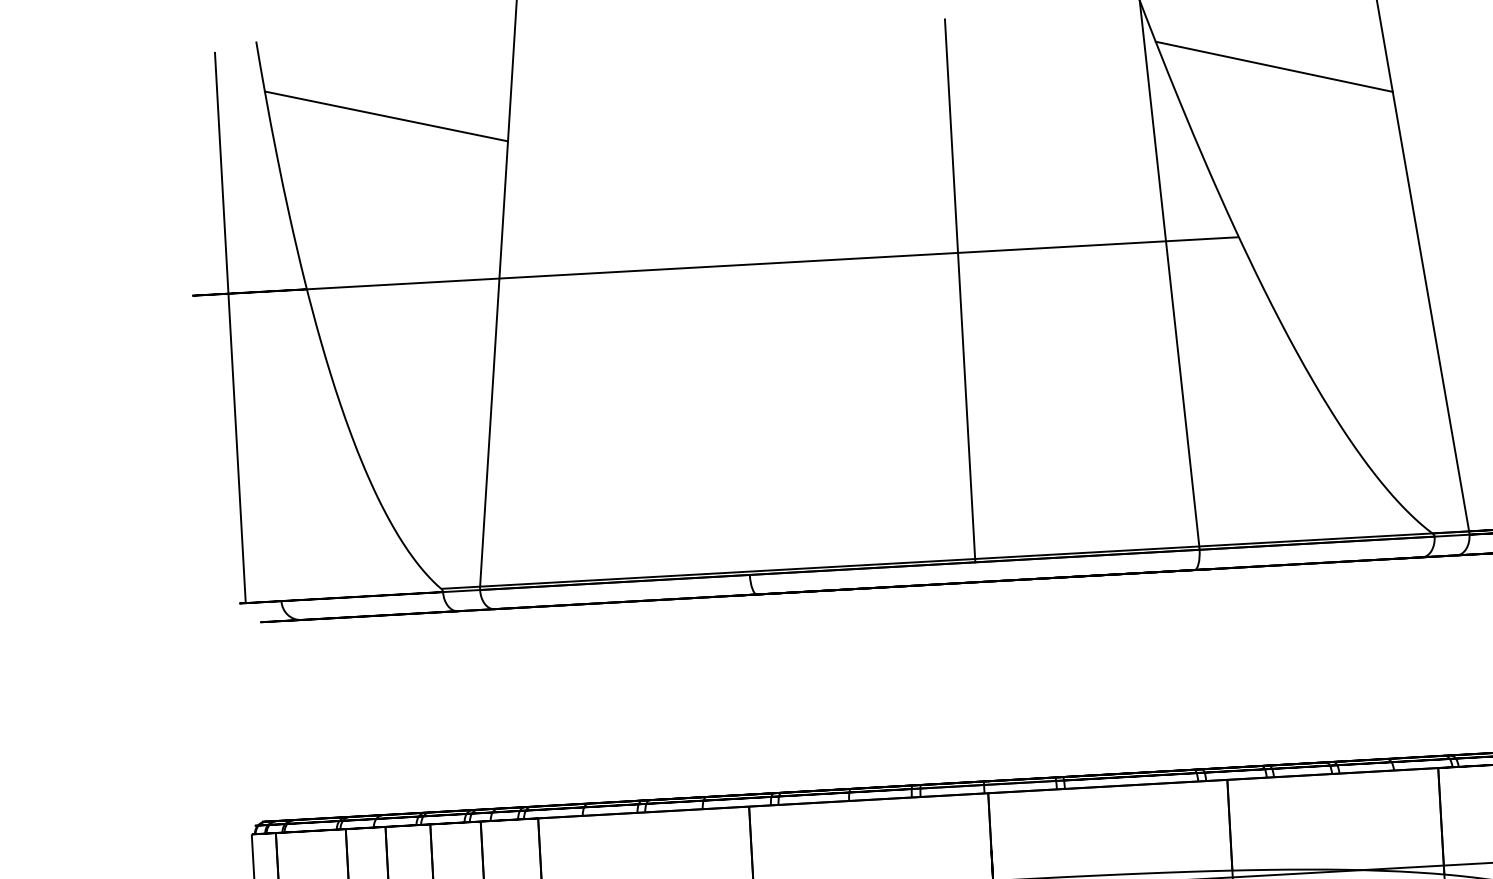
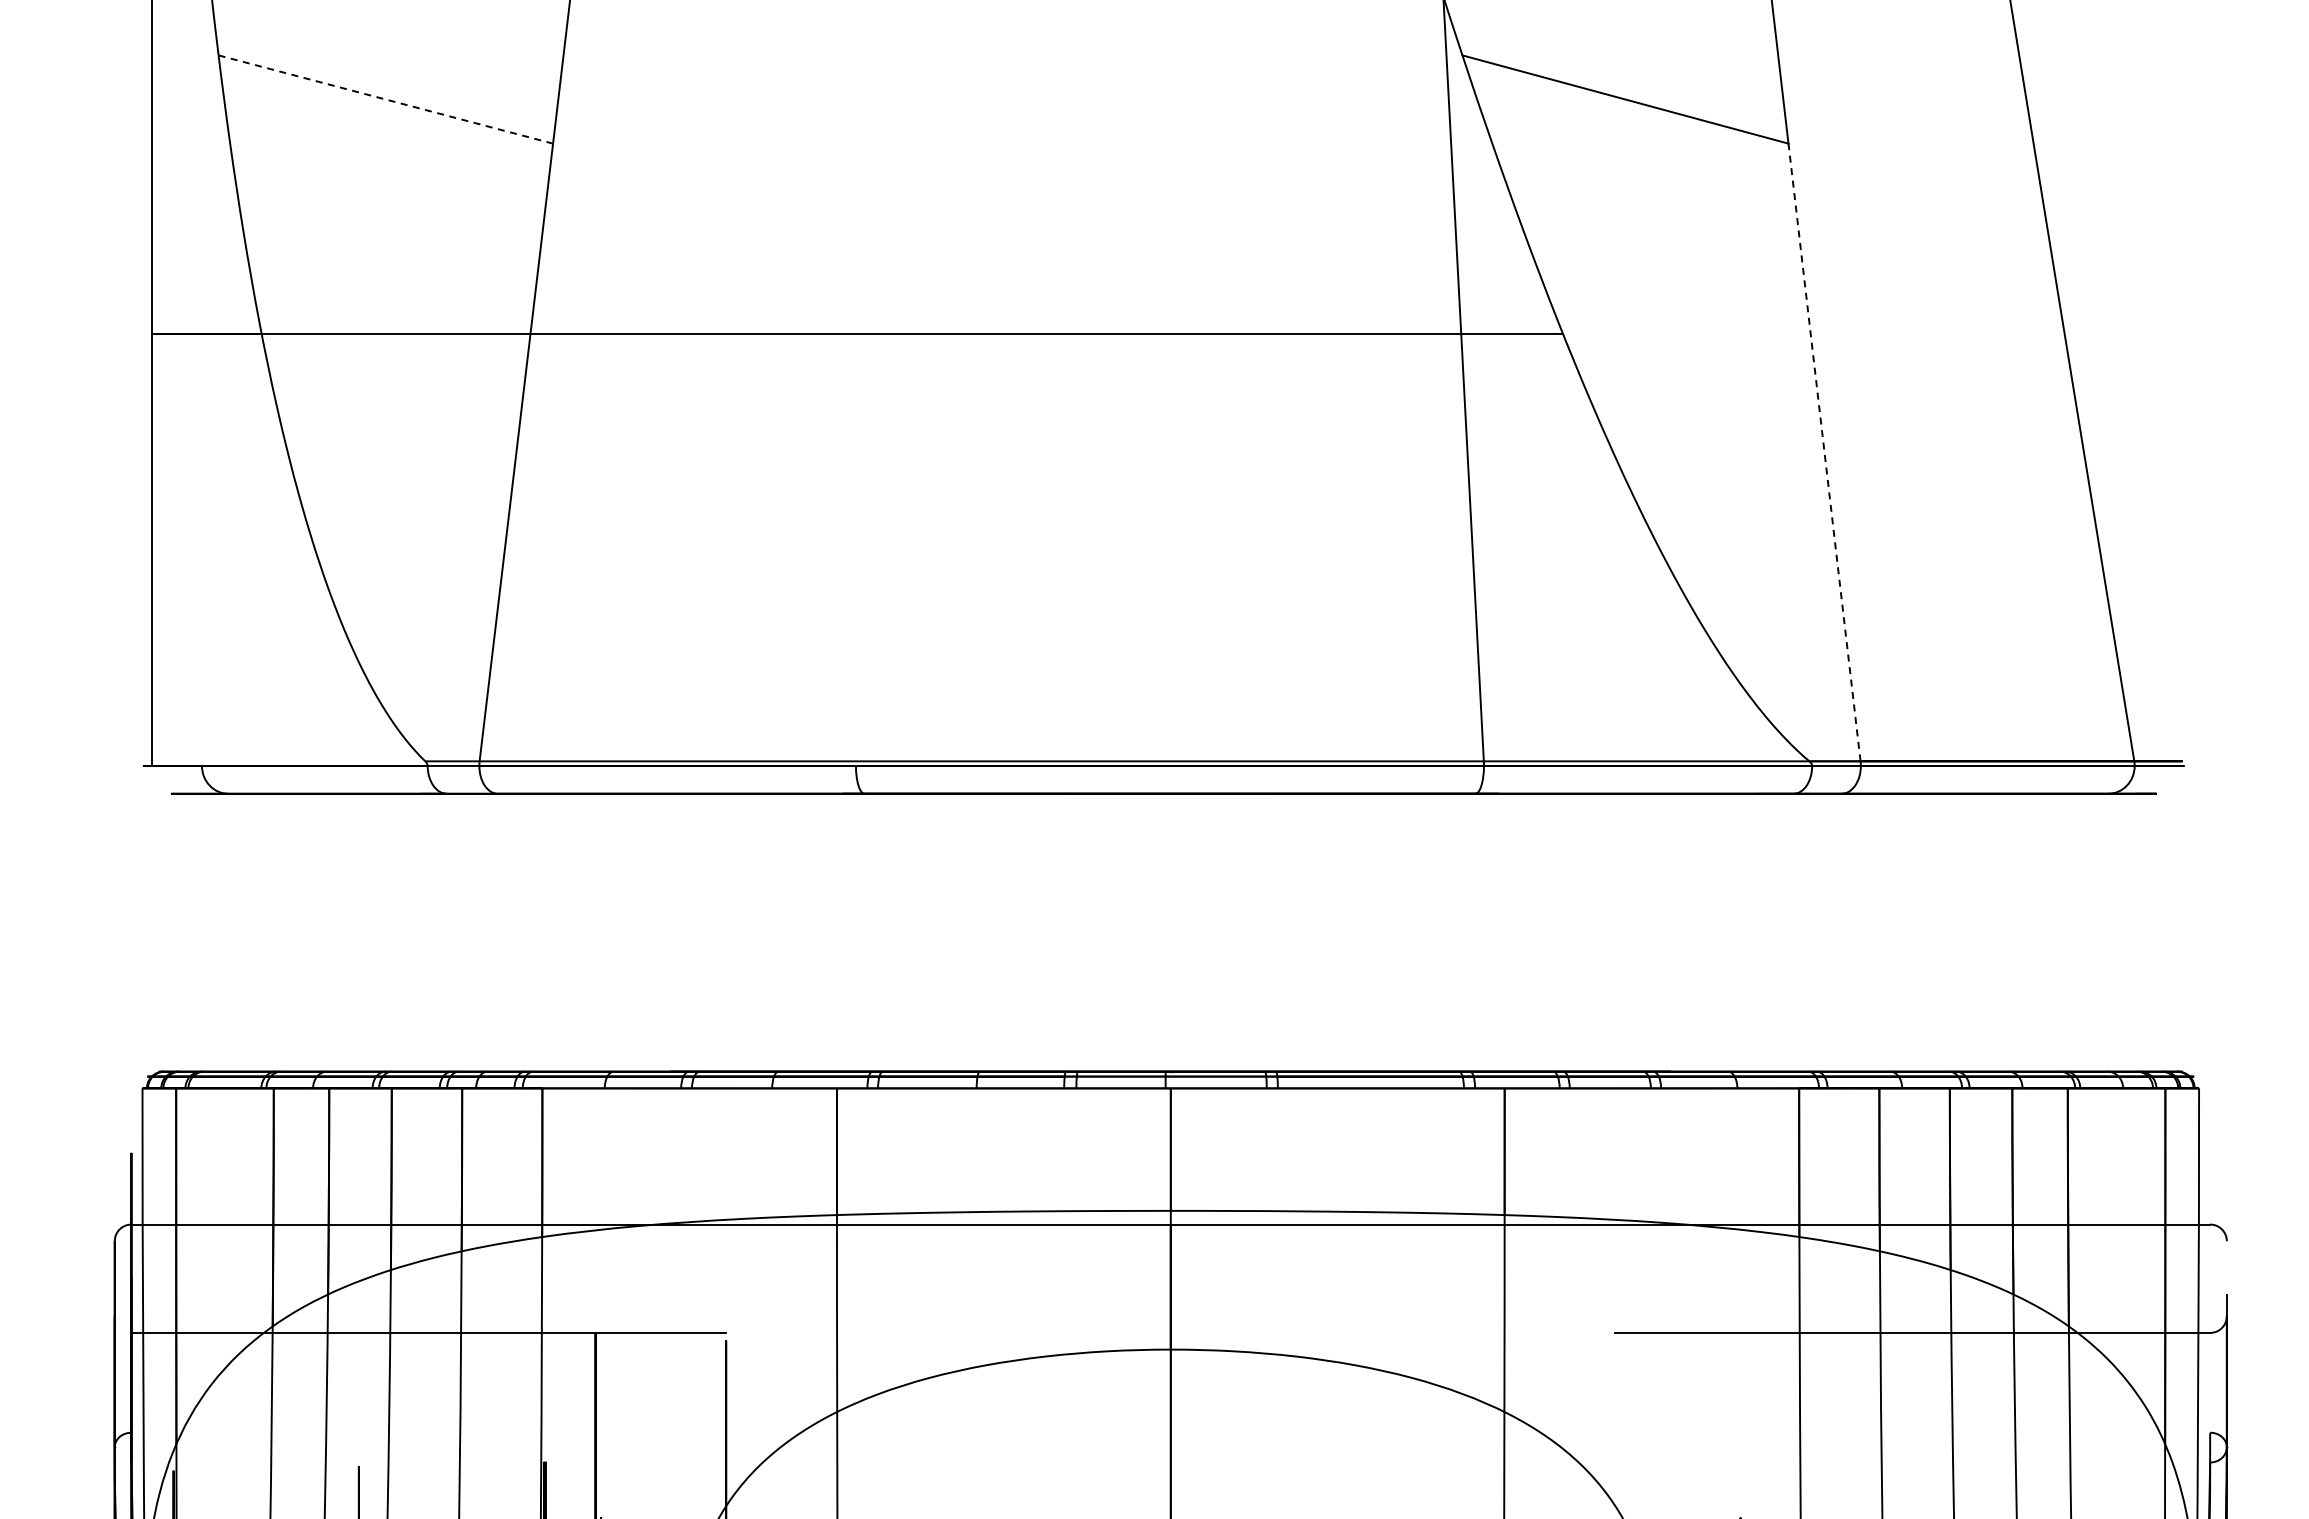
line: (386, 116) -> (385, 99), solid -> dashed
line: (959, 290) -> (1170, 386), removed
line: (1430, 311) -> (1824, 452), solid -> dashed

